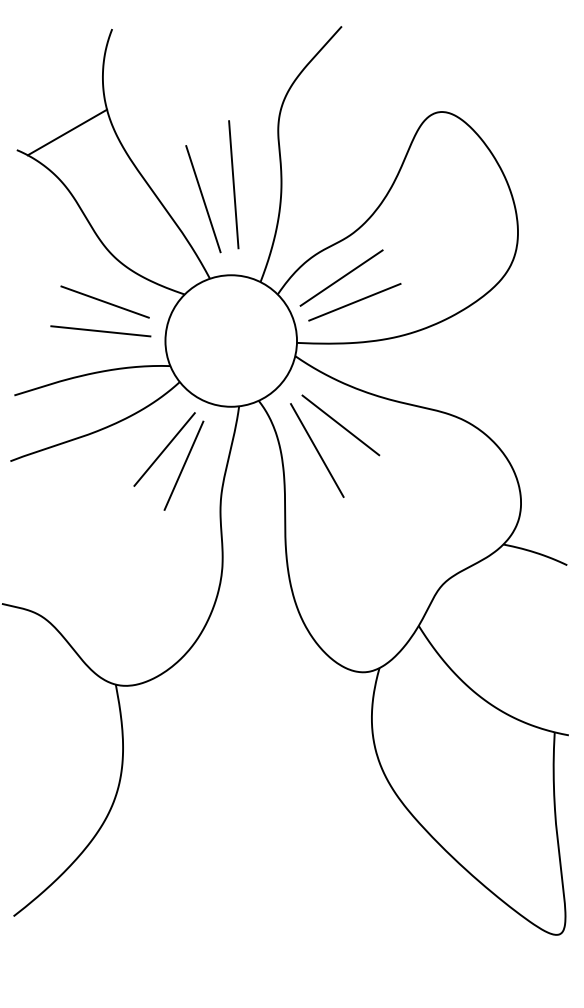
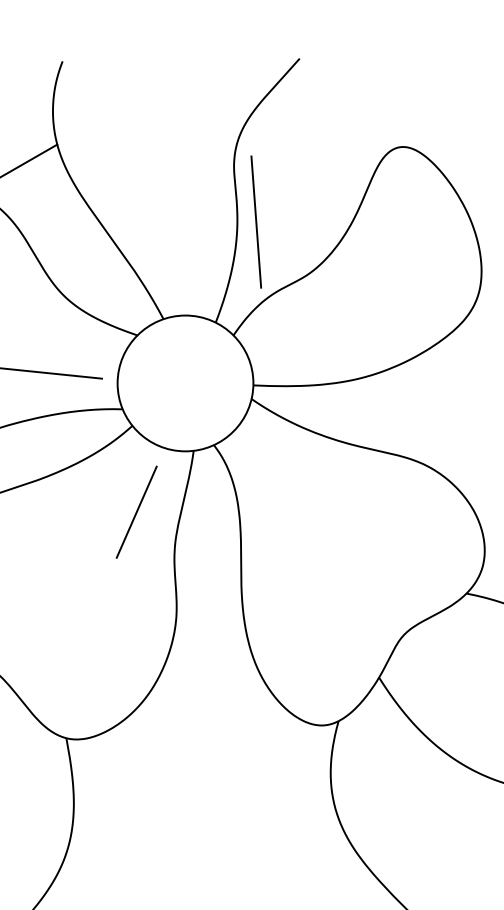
line: (233, 184) -> (255, 221), moved
line: (203, 199) -> (156, 237), removed
line: (341, 277) -> (299, 317), removed
line: (104, 301) -> (54, 342), removed
line: (354, 301) -> (312, 342), removed
line: (340, 425) -> (298, 470), removed
line: (164, 449) -> (116, 495), removed
line: (316, 450) -> (273, 496), removed

